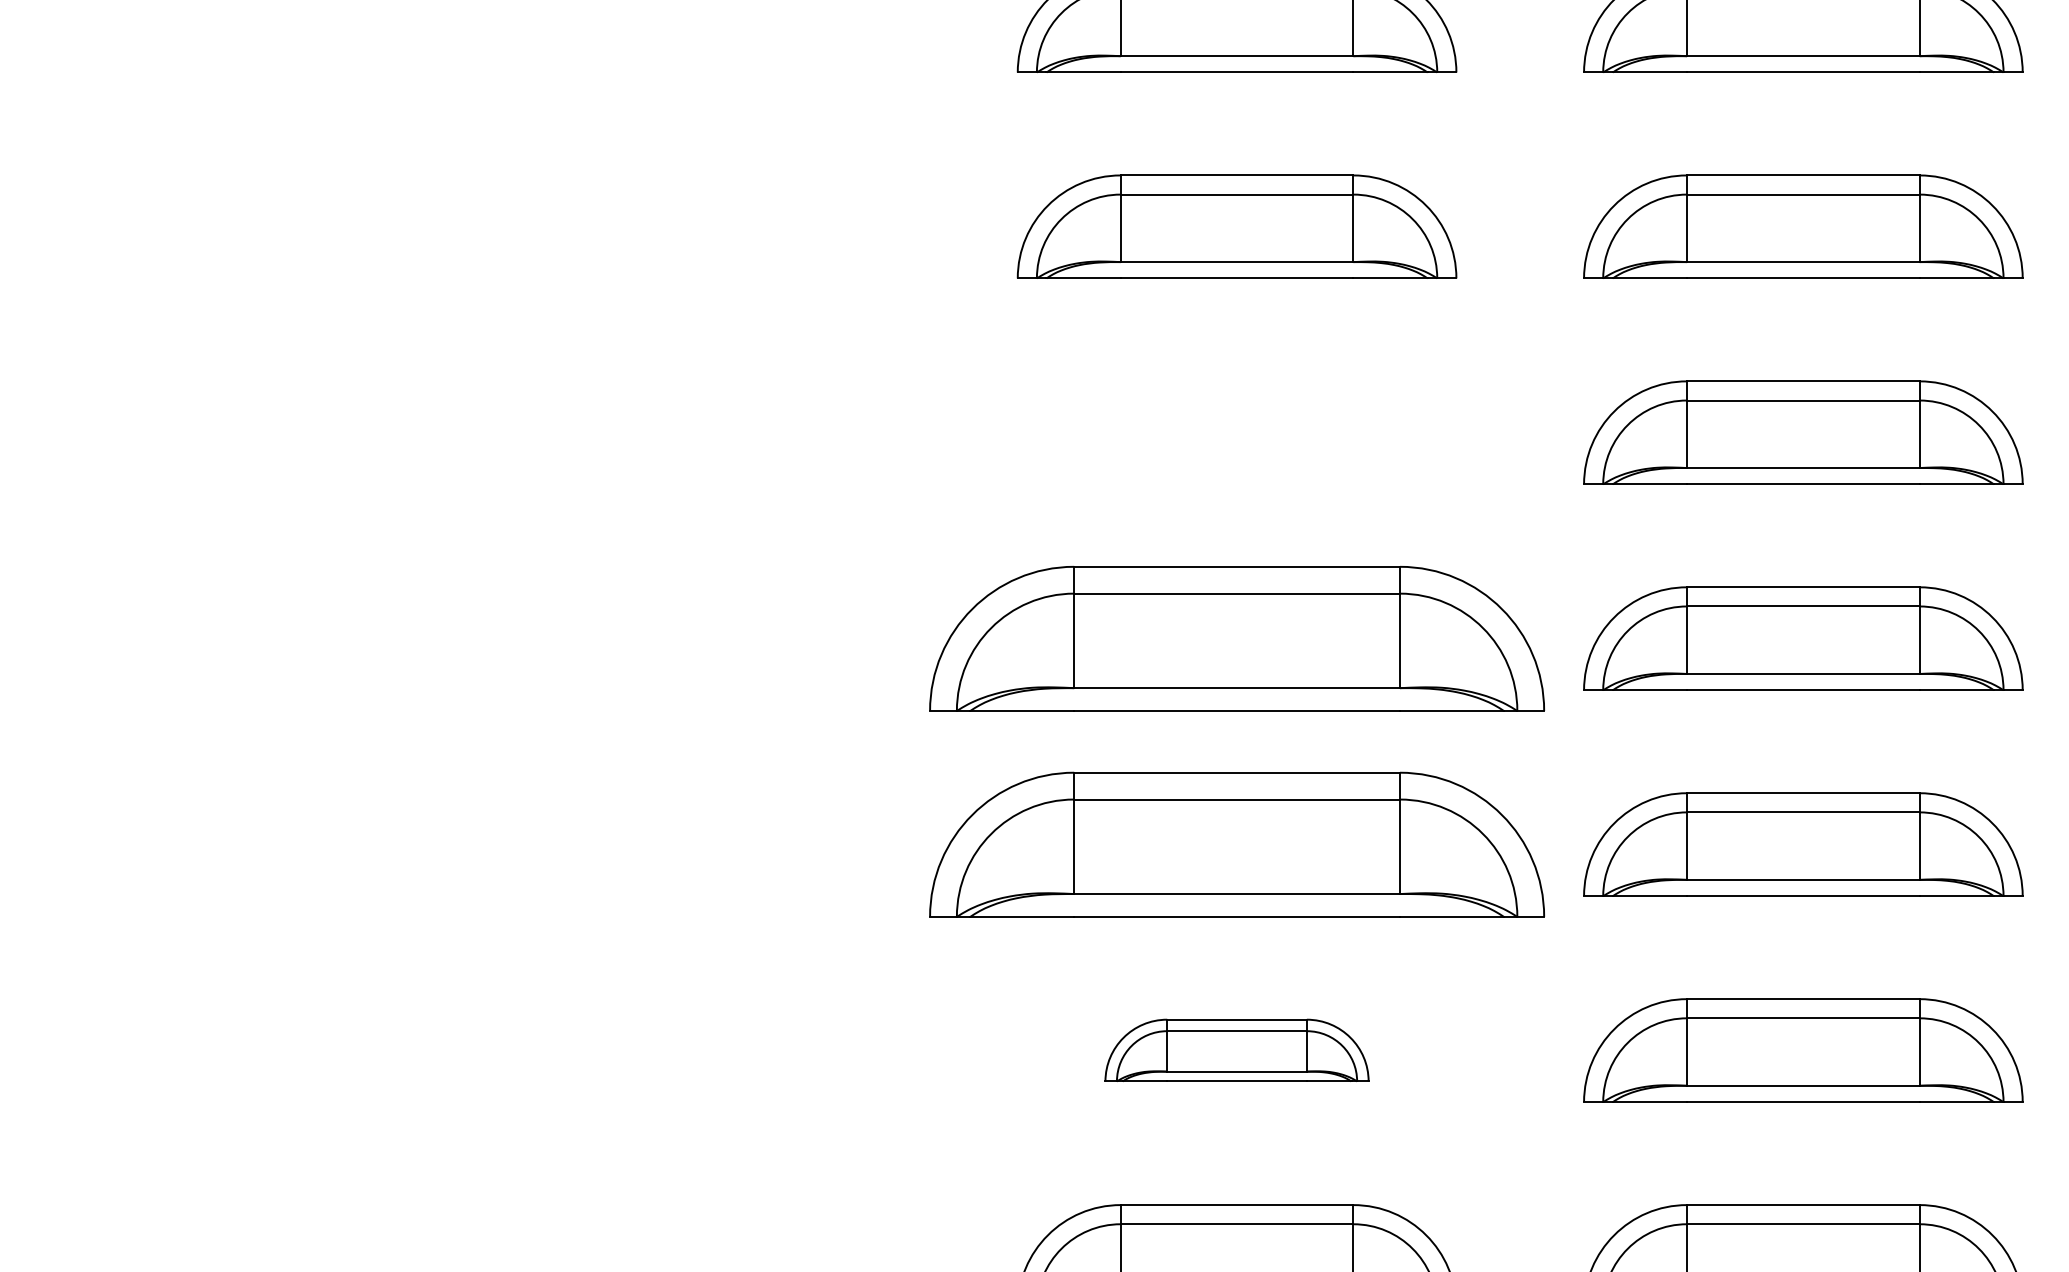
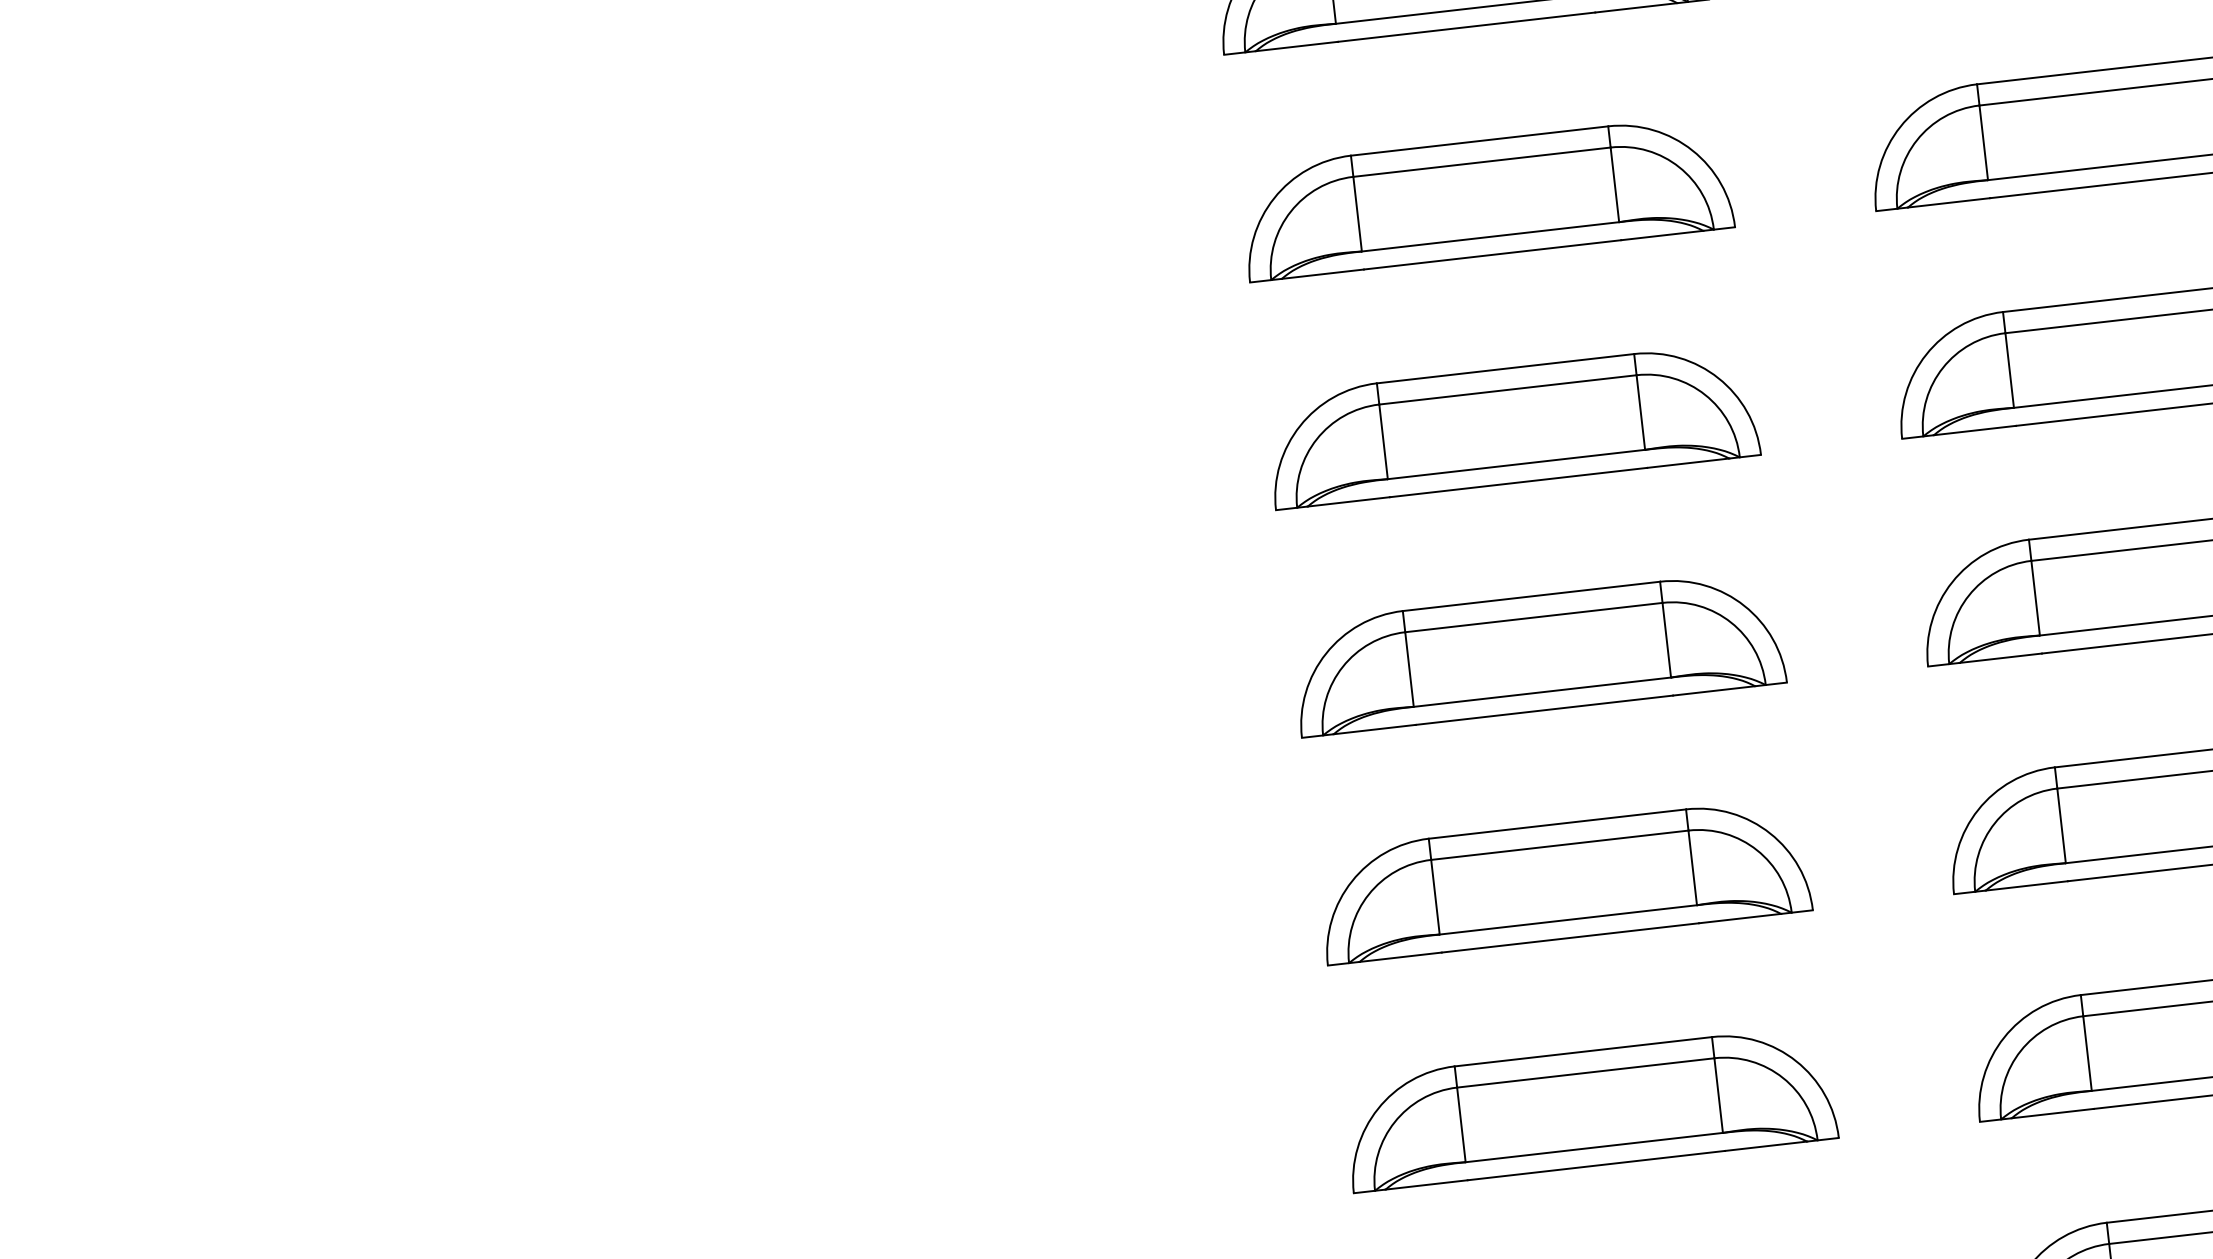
part: (1236, 432) -> (1485, 197), added
part: (1236, 638) -> (1511, 425), size x0.71
part: (1236, 844) -> (1537, 653), size x0.71
part: (1236, 1050) -> (1563, 880), size x1.67

